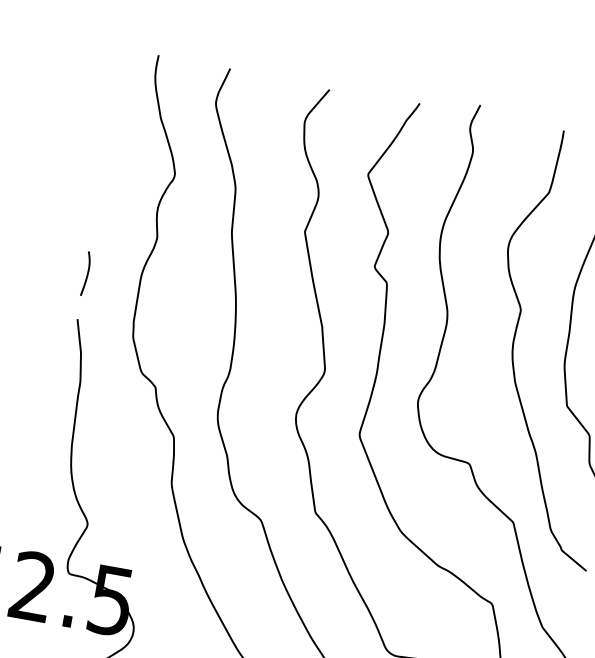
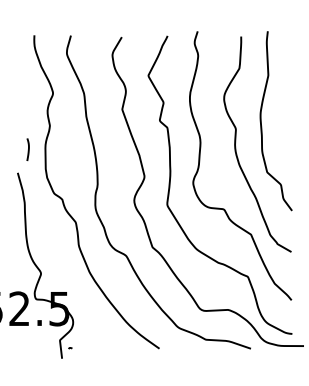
line: (87, 273) -> (28, 149), moved

